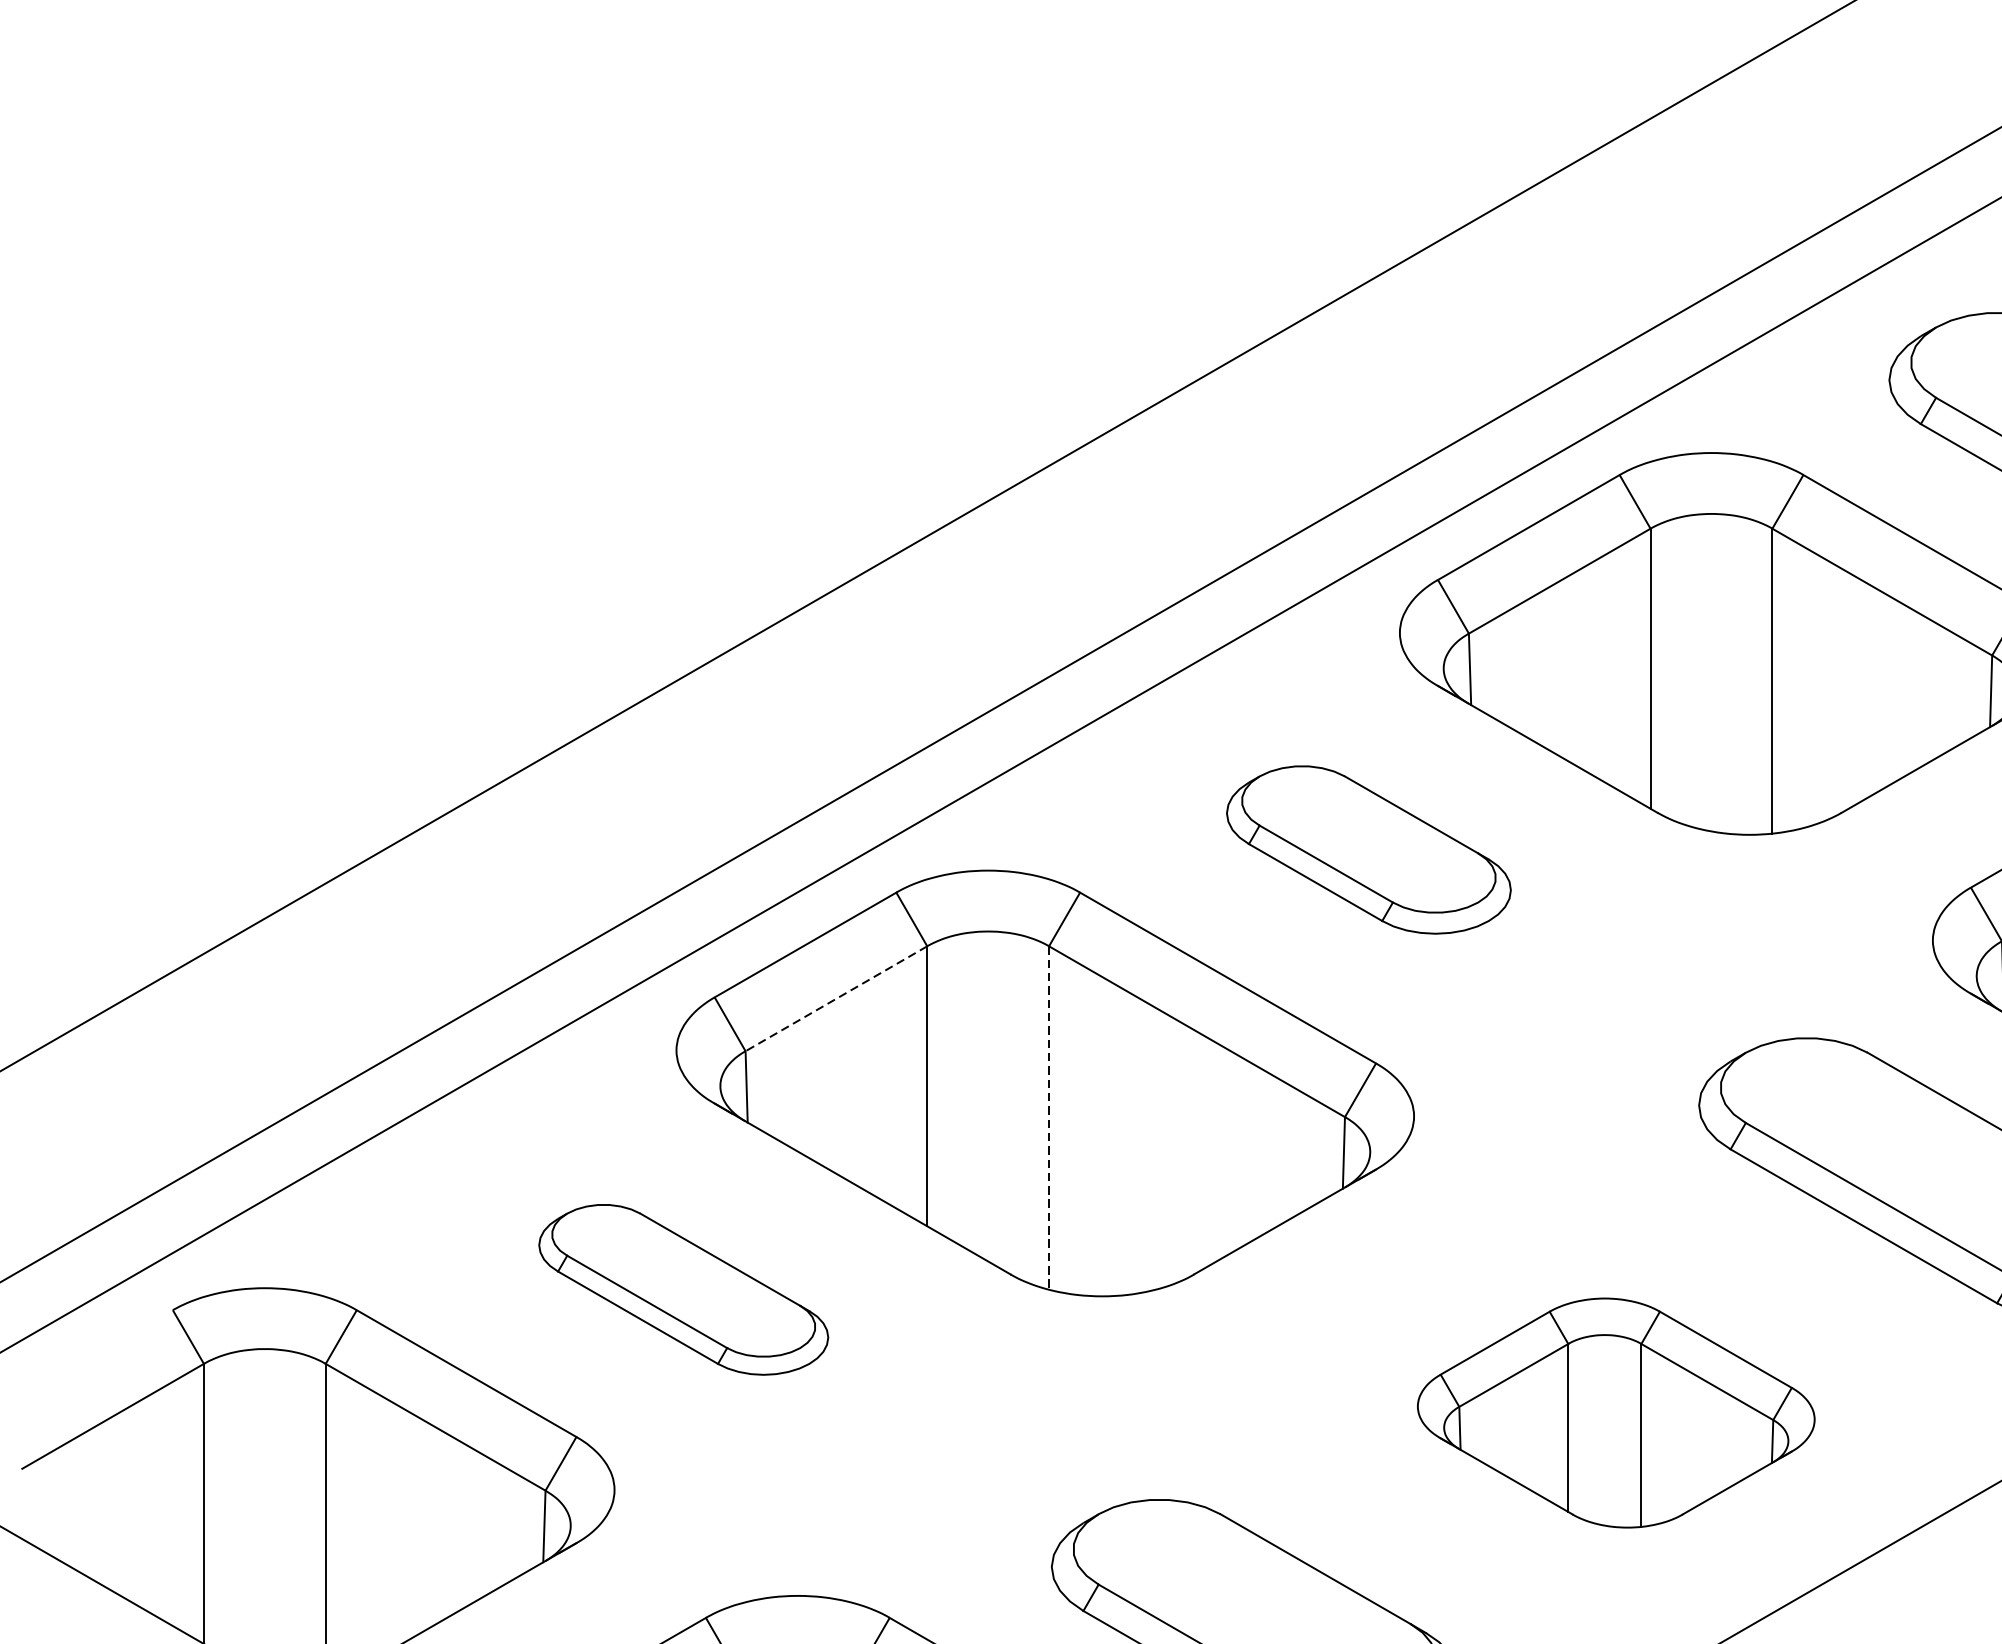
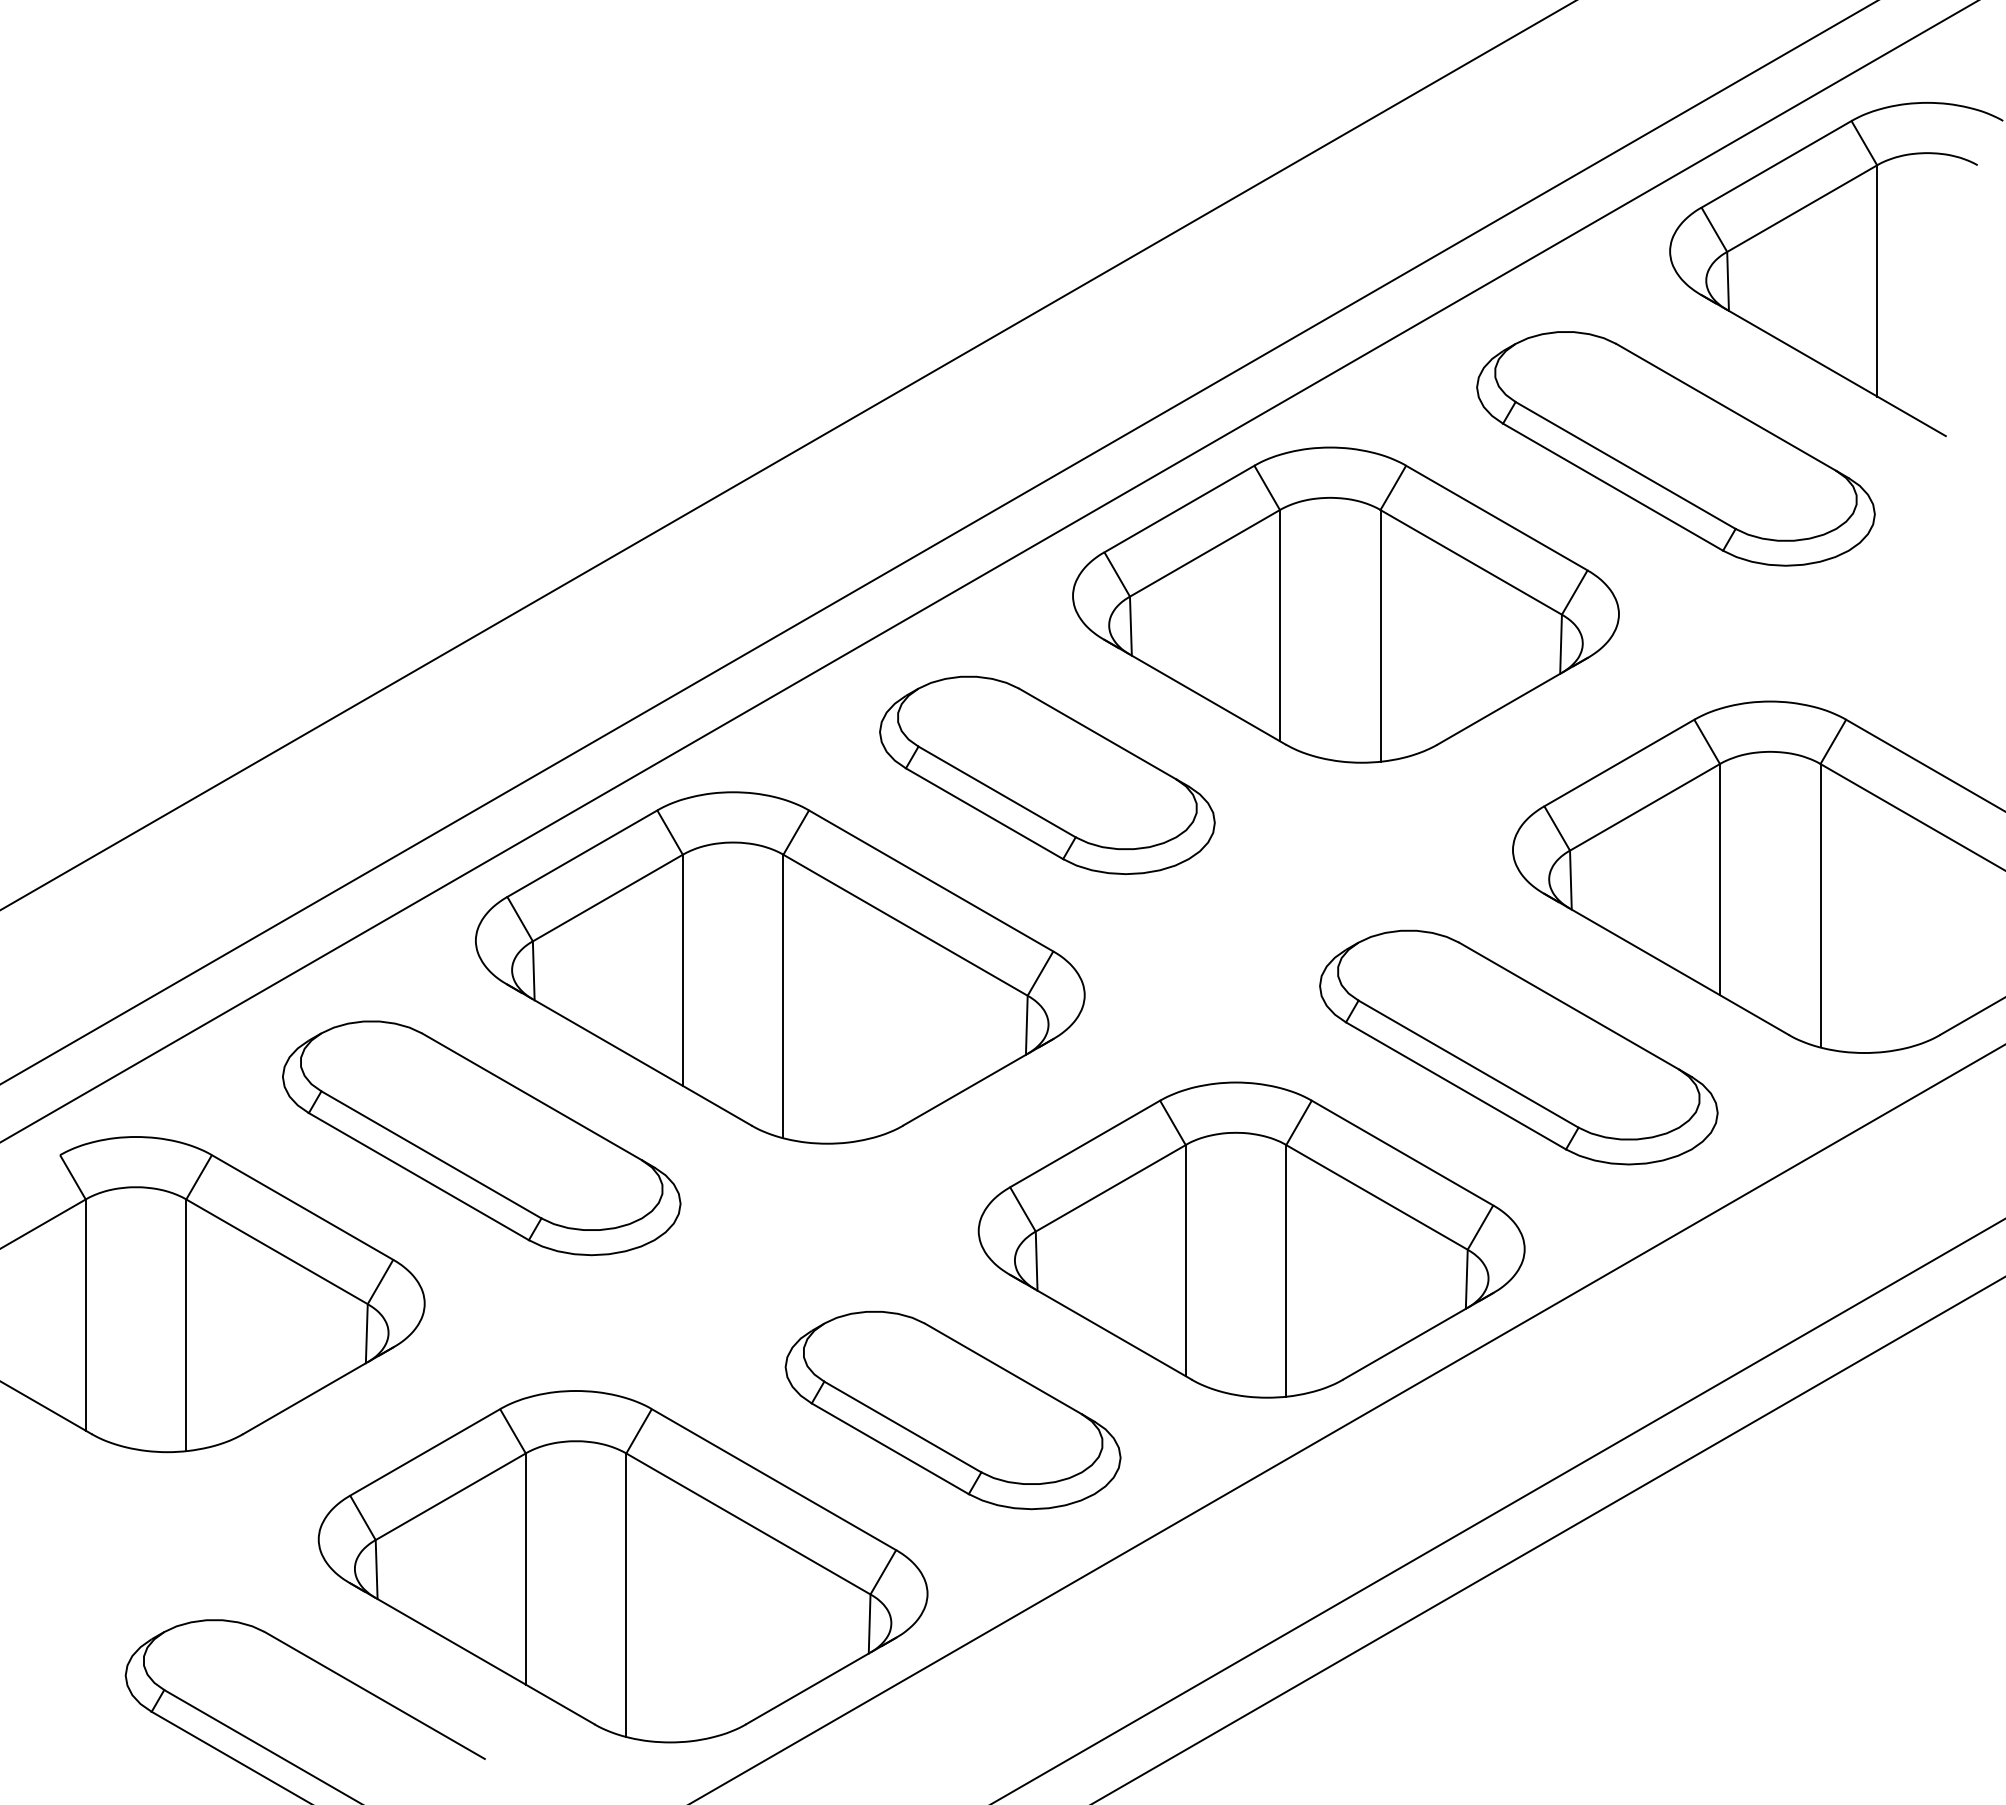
part: (1368, 849) -> (1047, 774), size x1.43
line: (835, 999) -> (607, 898), dashed -> solid
line: (1049, 1118) -> (783, 996), dashed -> solid
part: (683, 1290) -> (481, 1138), size x1.67
part: (1616, 1412) -> (1251, 1239), size x1.67

